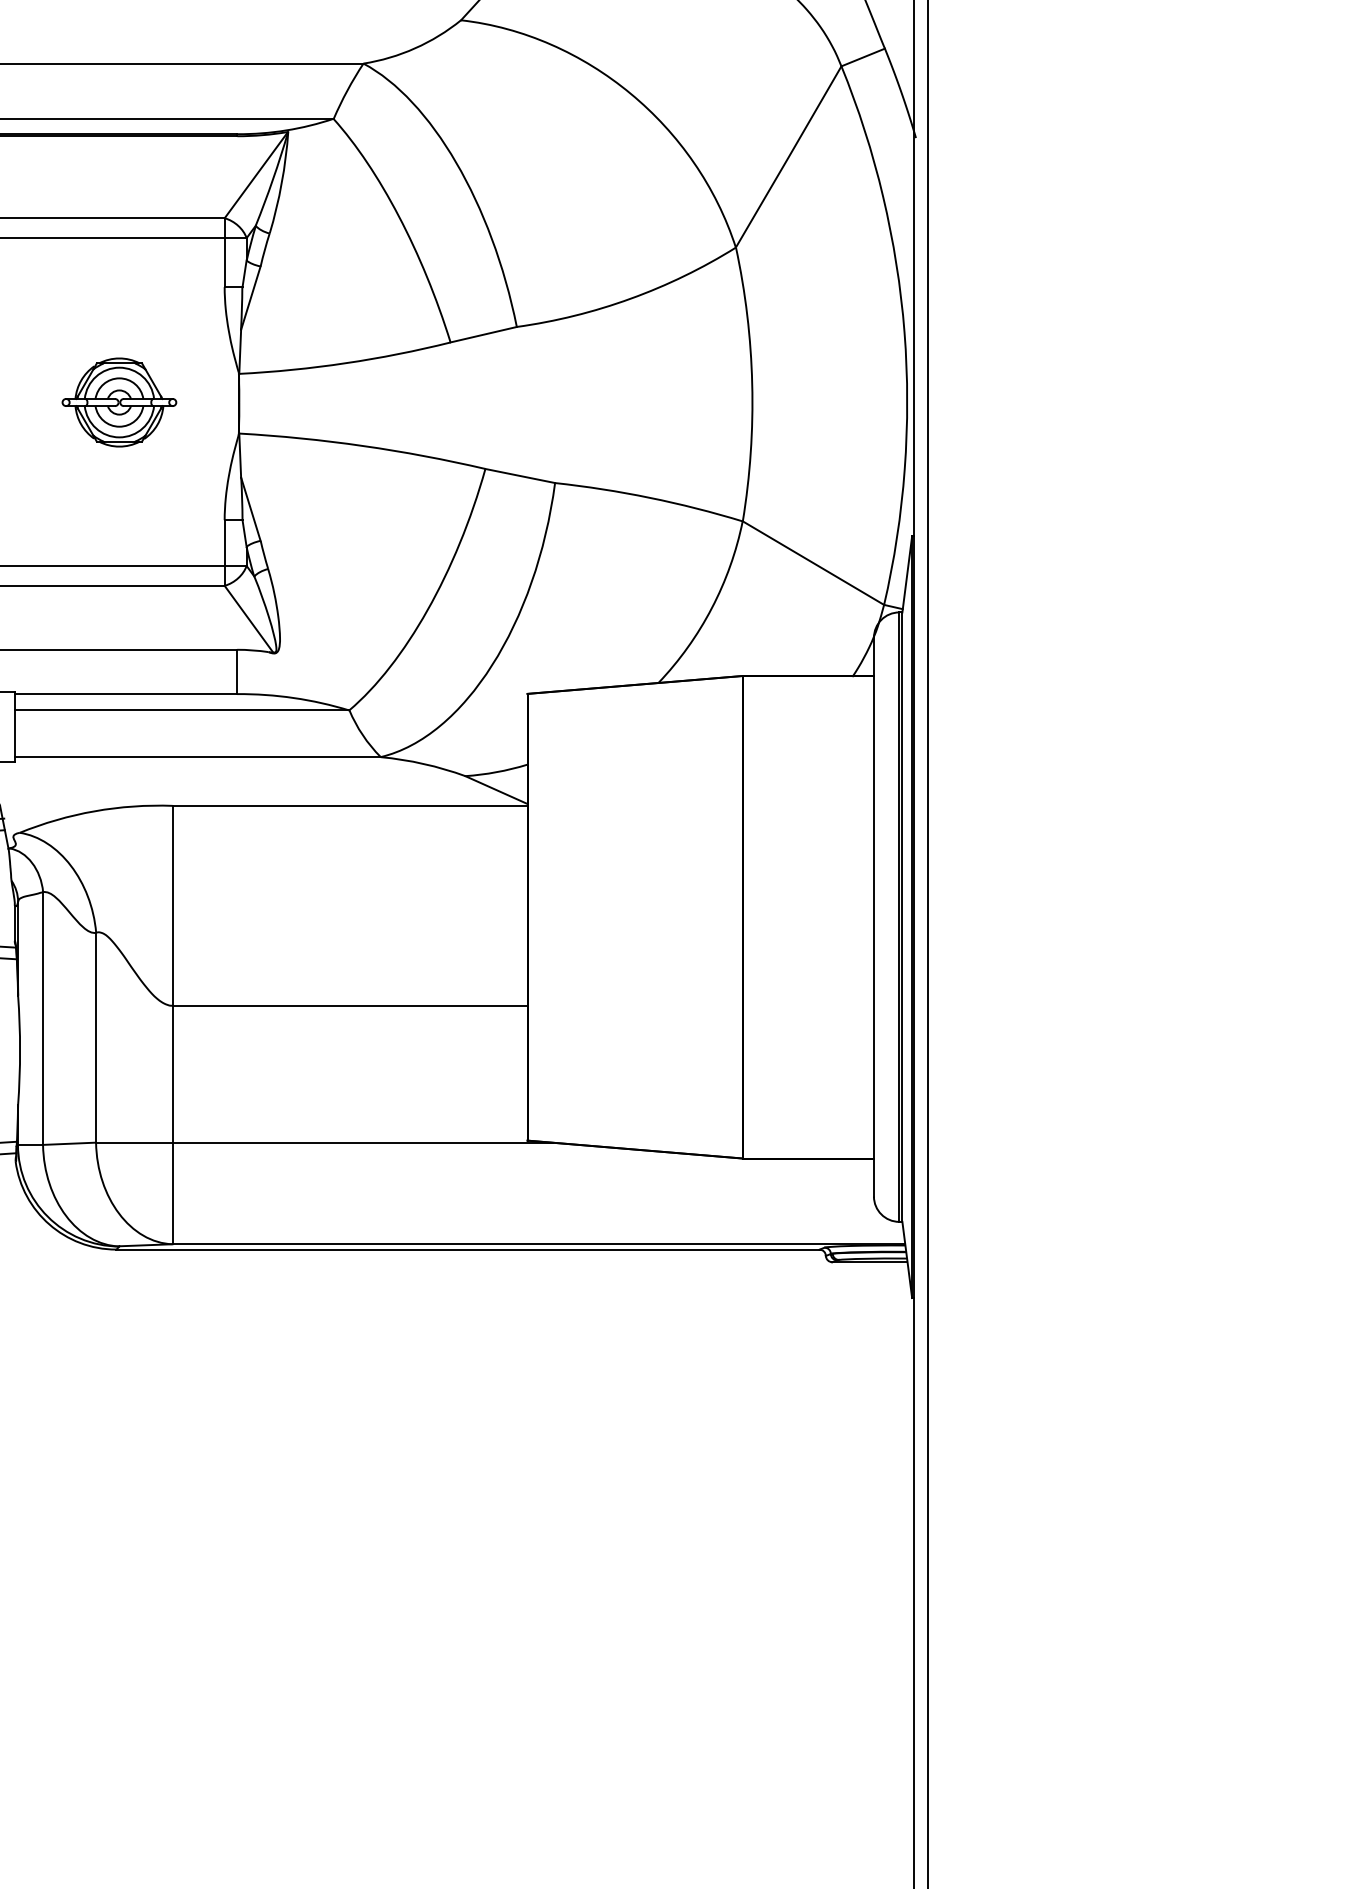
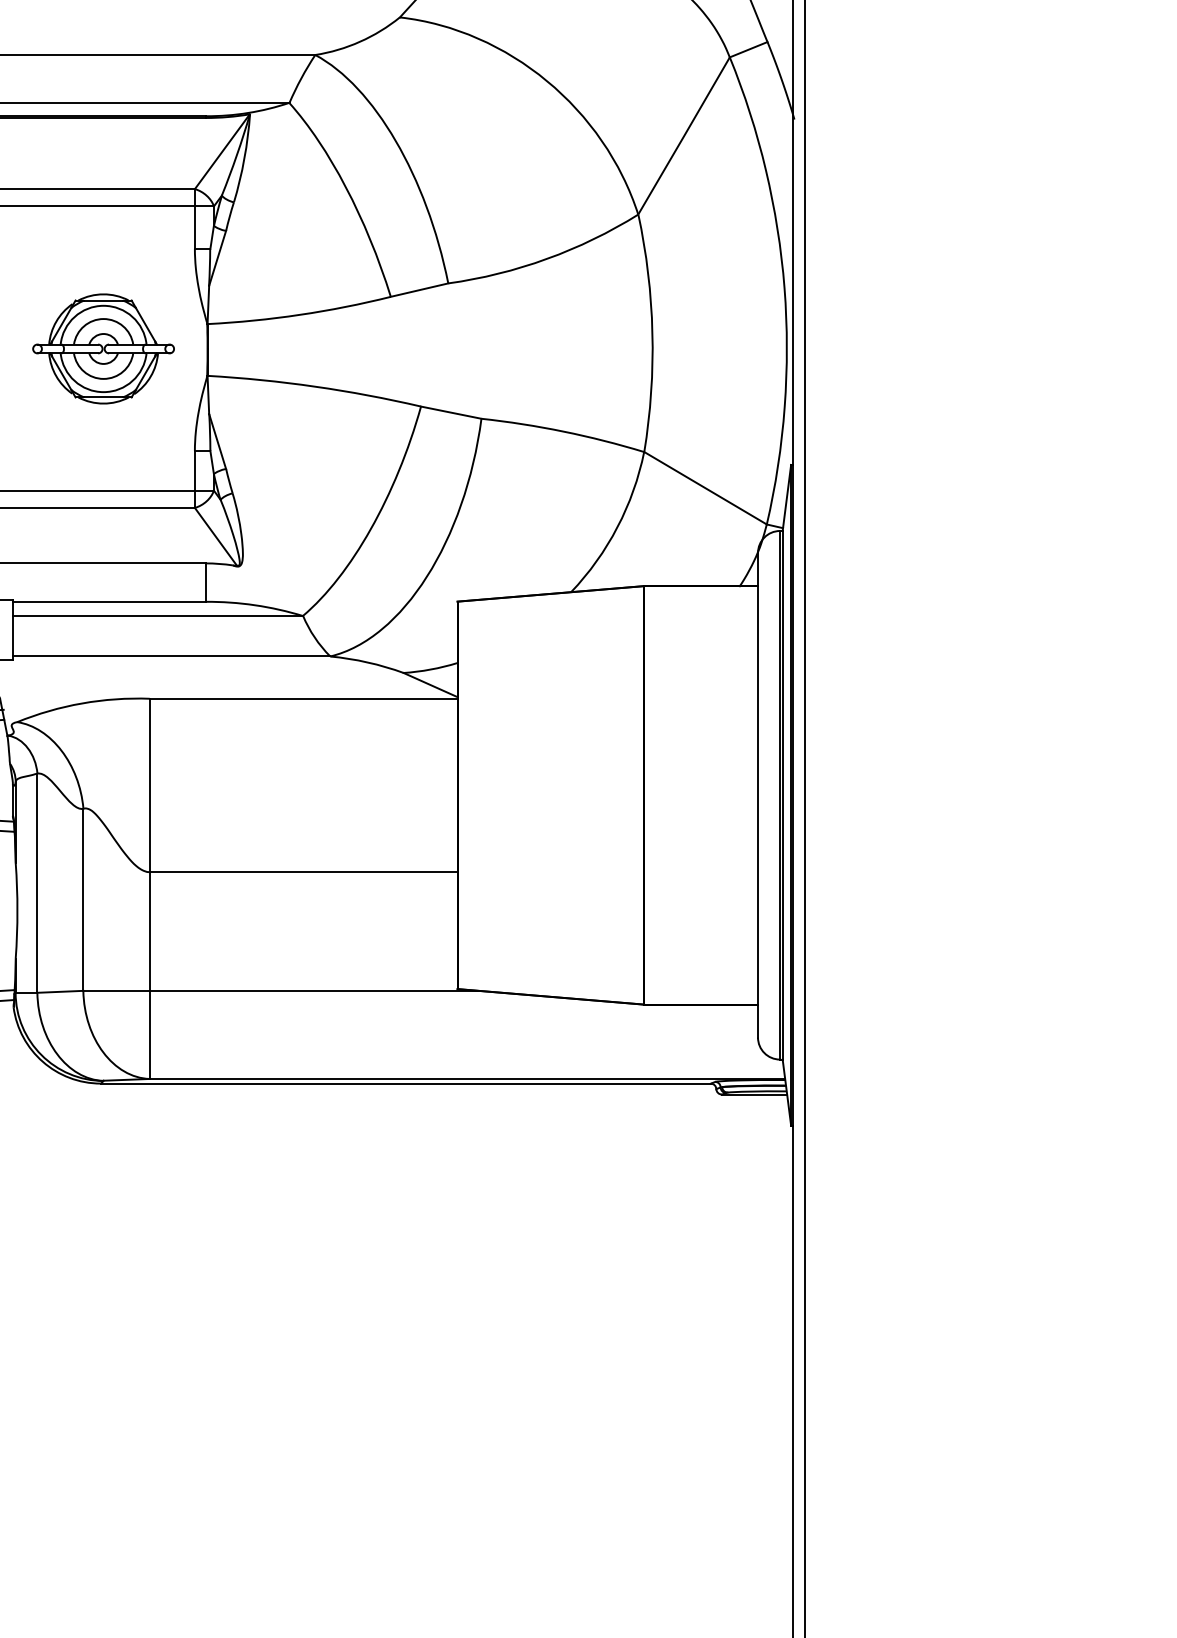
part: (119, 402) -> (103, 348), size x1.43

